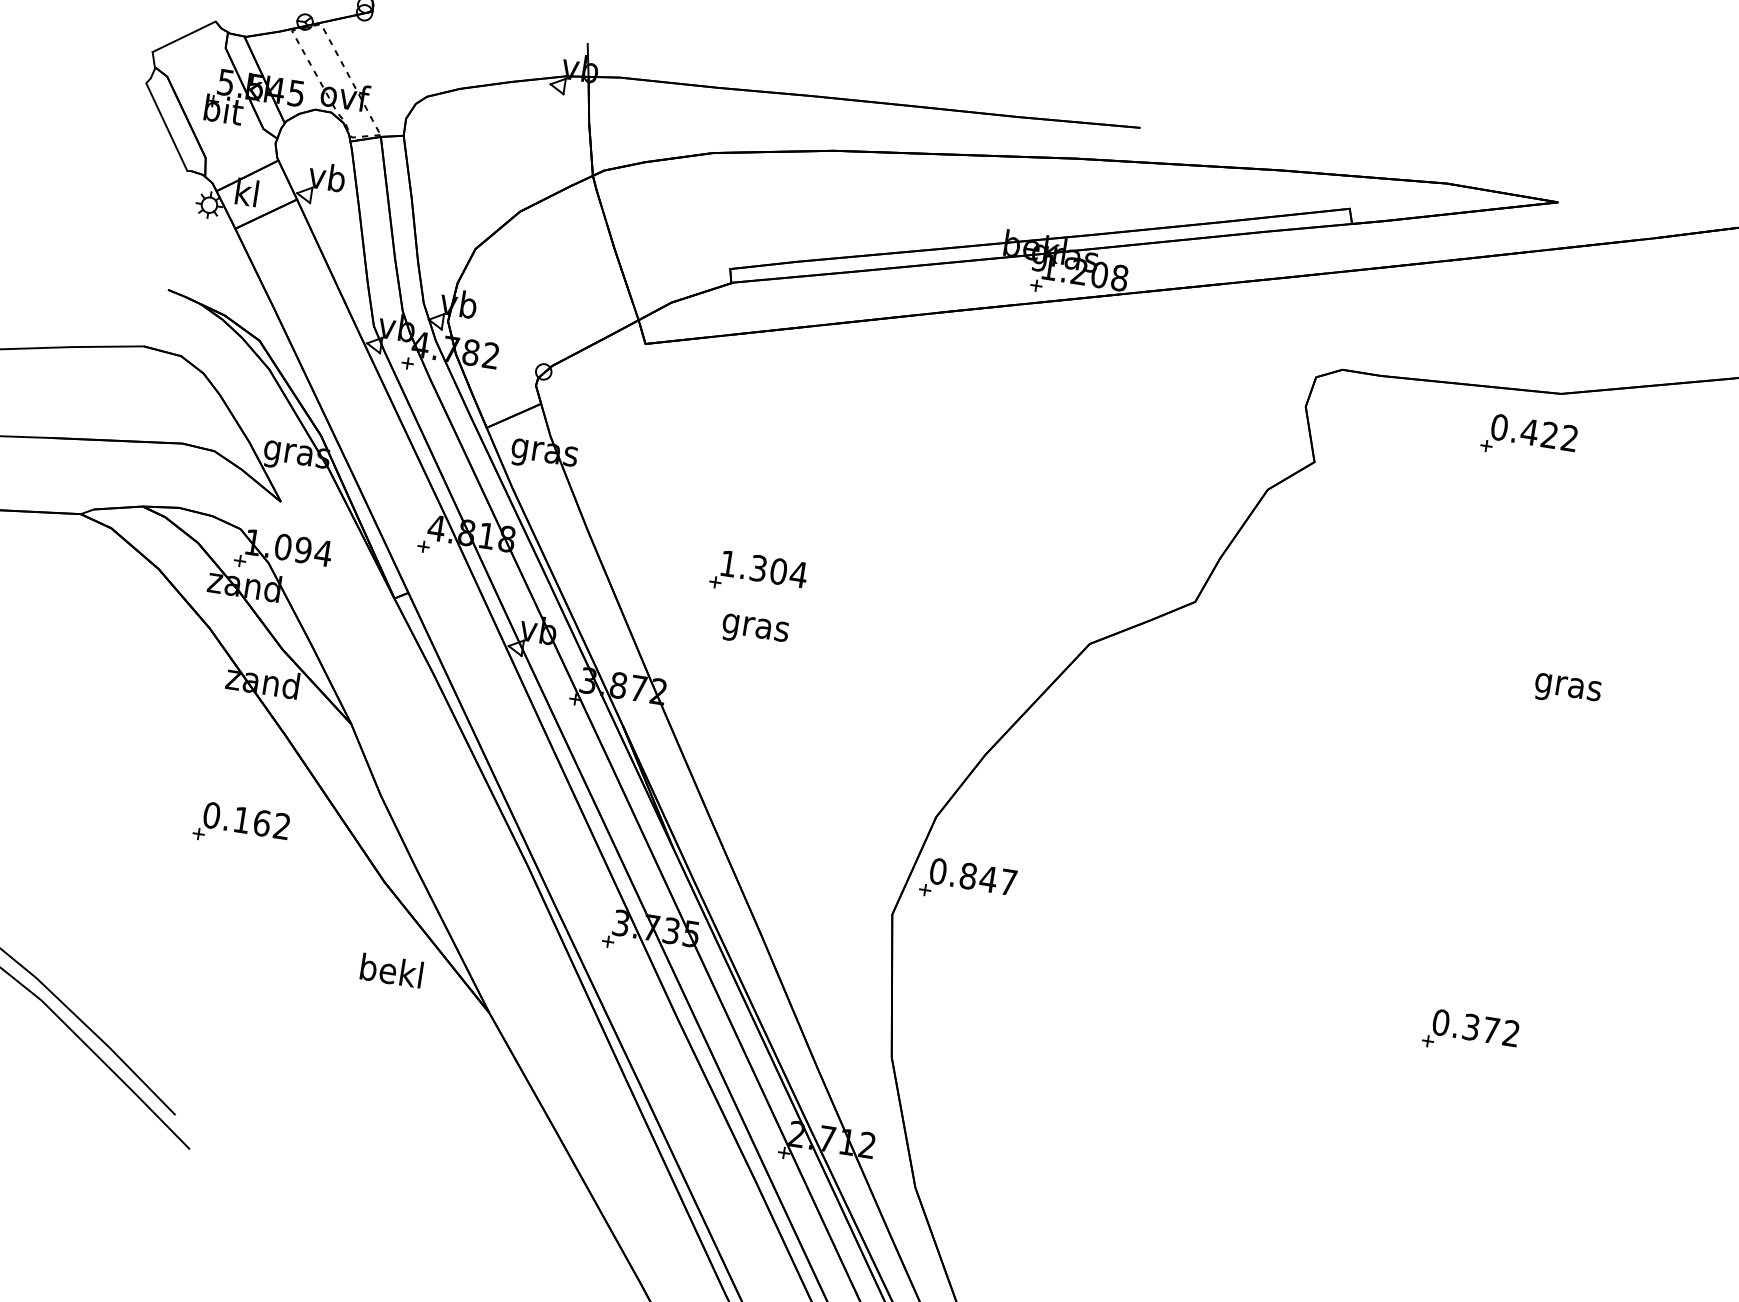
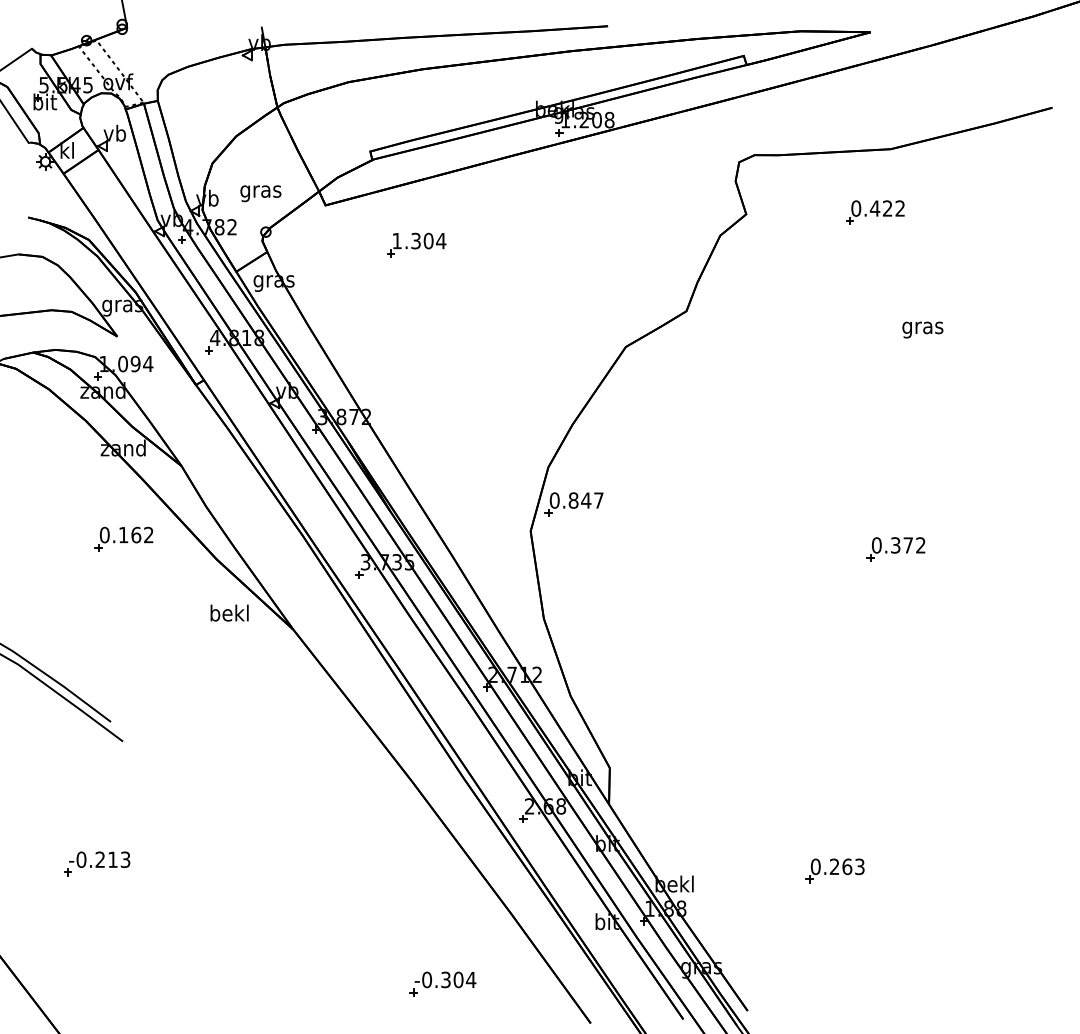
part: (1529, 438) -> (875, 212), moved
part: (758, 574) -> (416, 244), moved
text: (754, 630) -> (260, 193), moved

